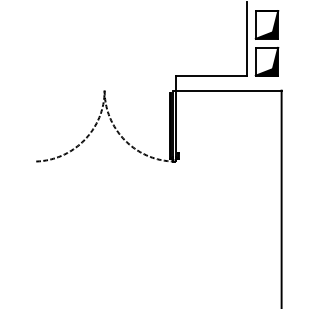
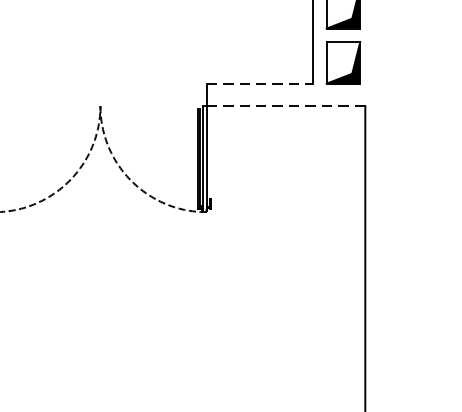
line: (211, 75) -> (260, 83), solid -> dashed
line: (229, 90) -> (287, 105), solid -> dashed

